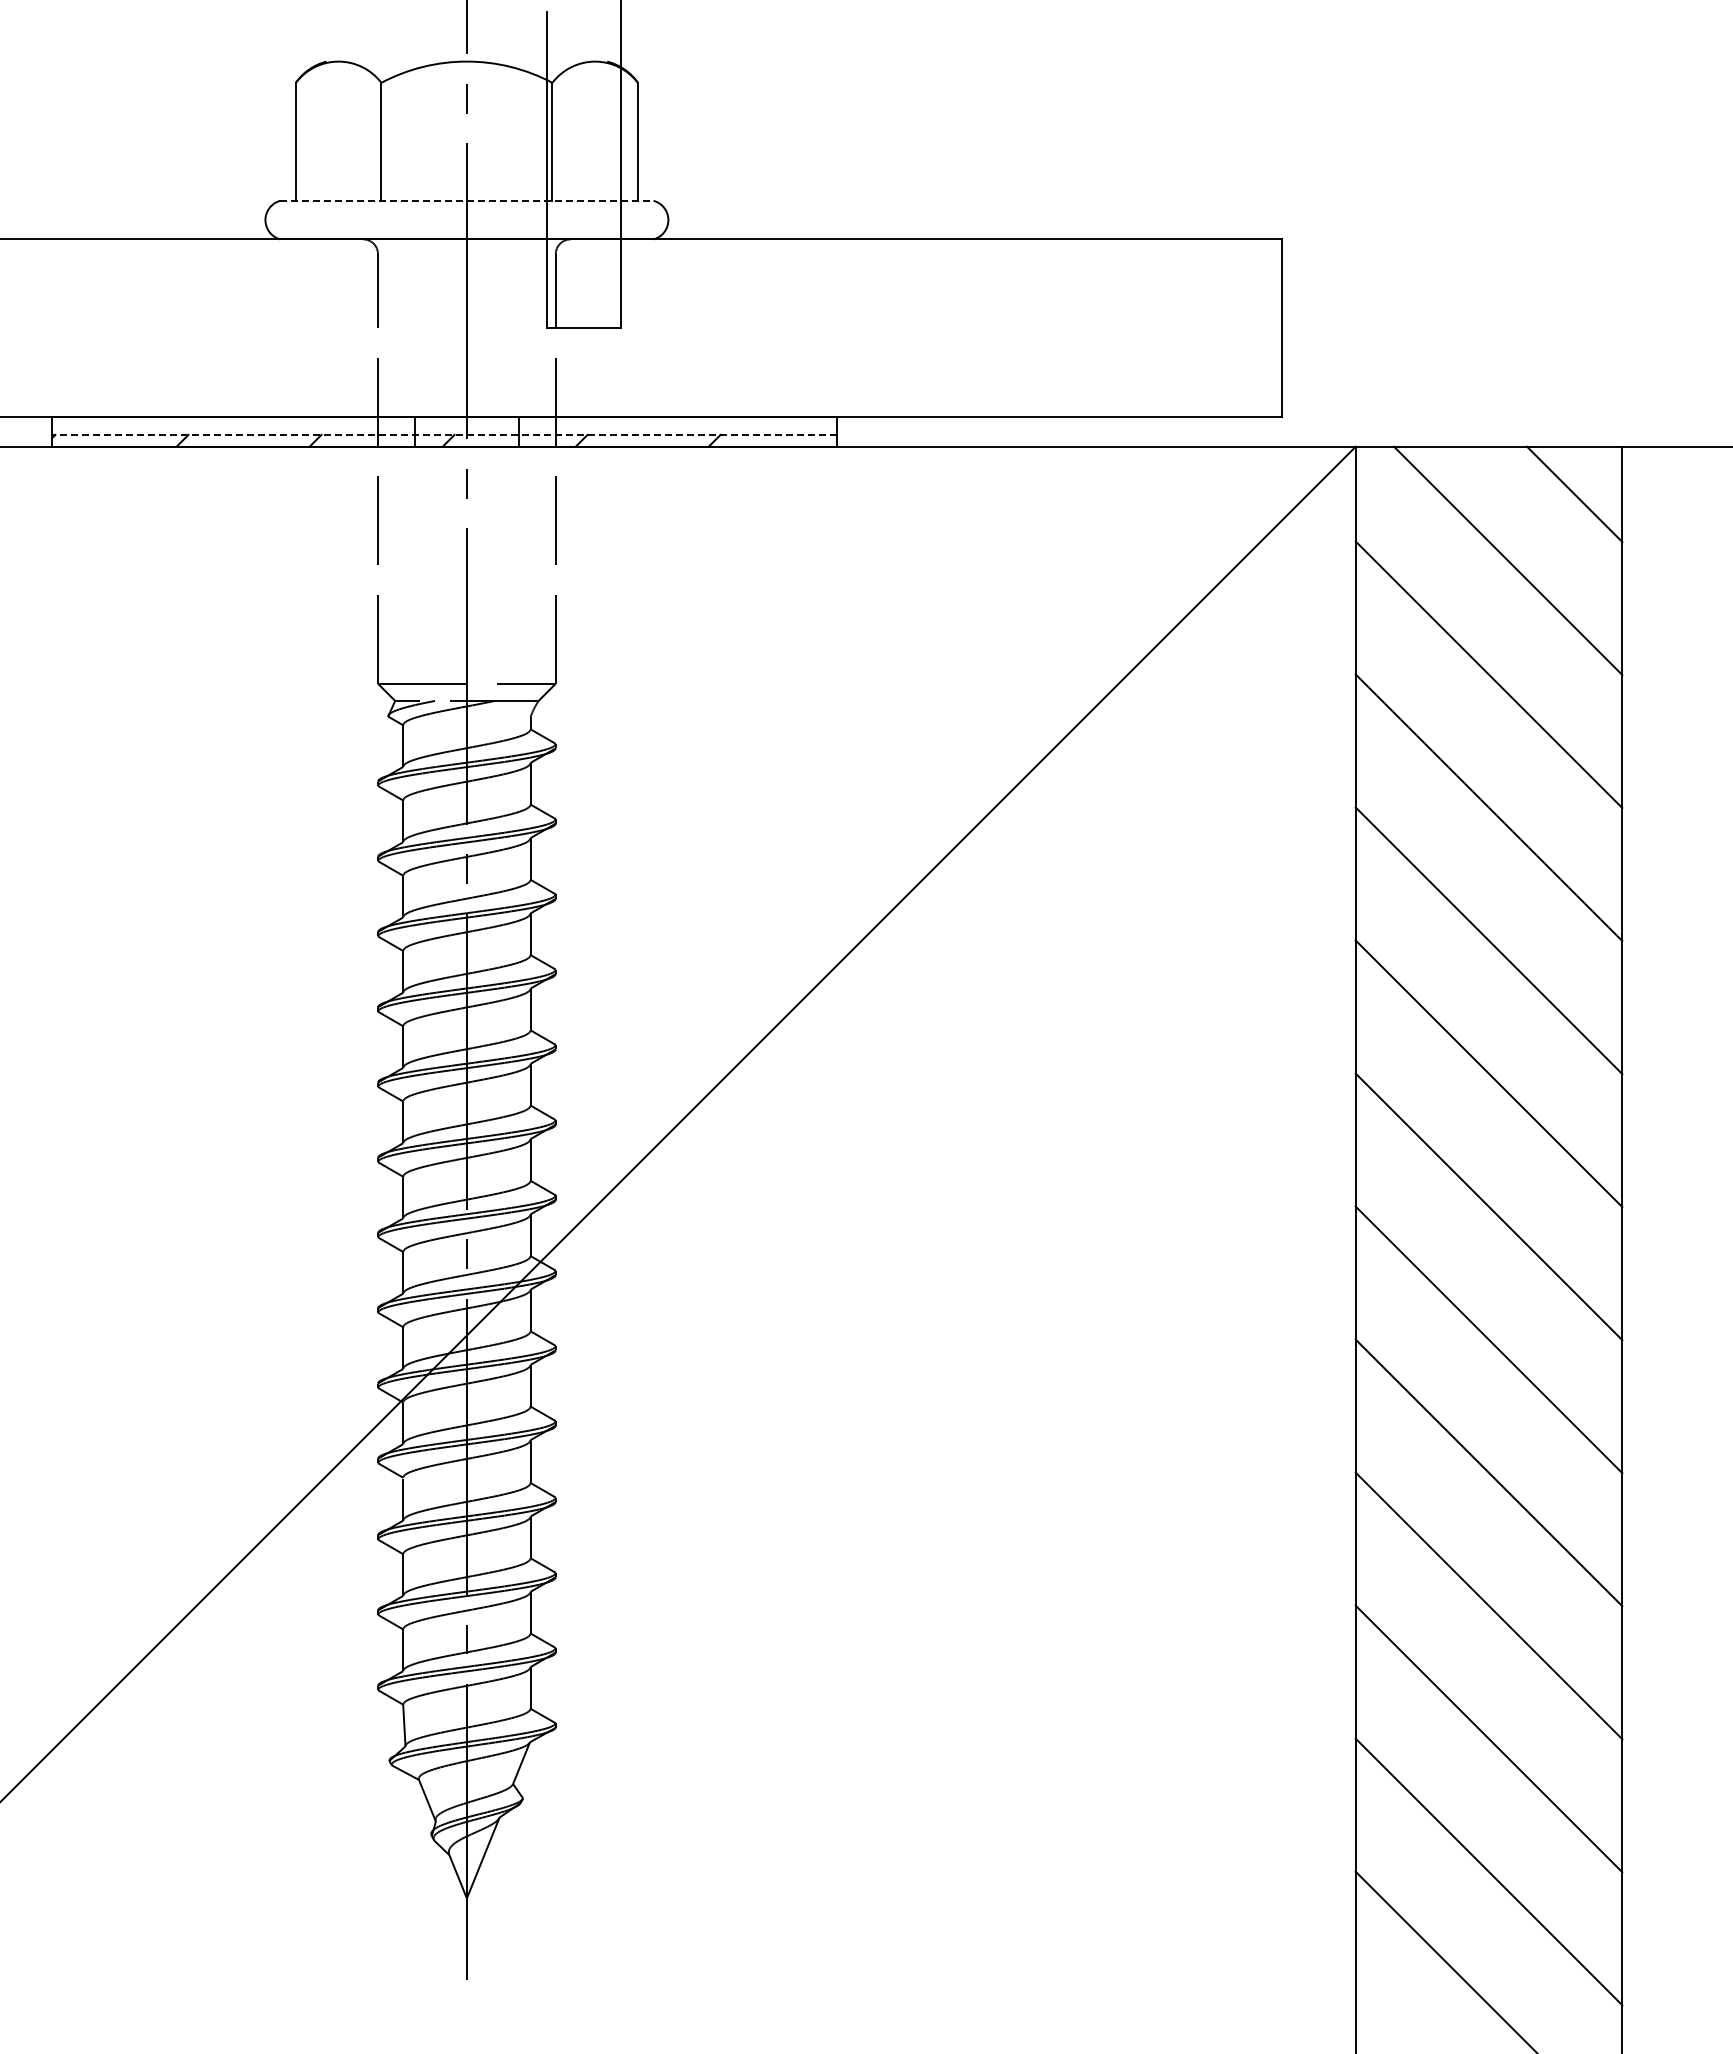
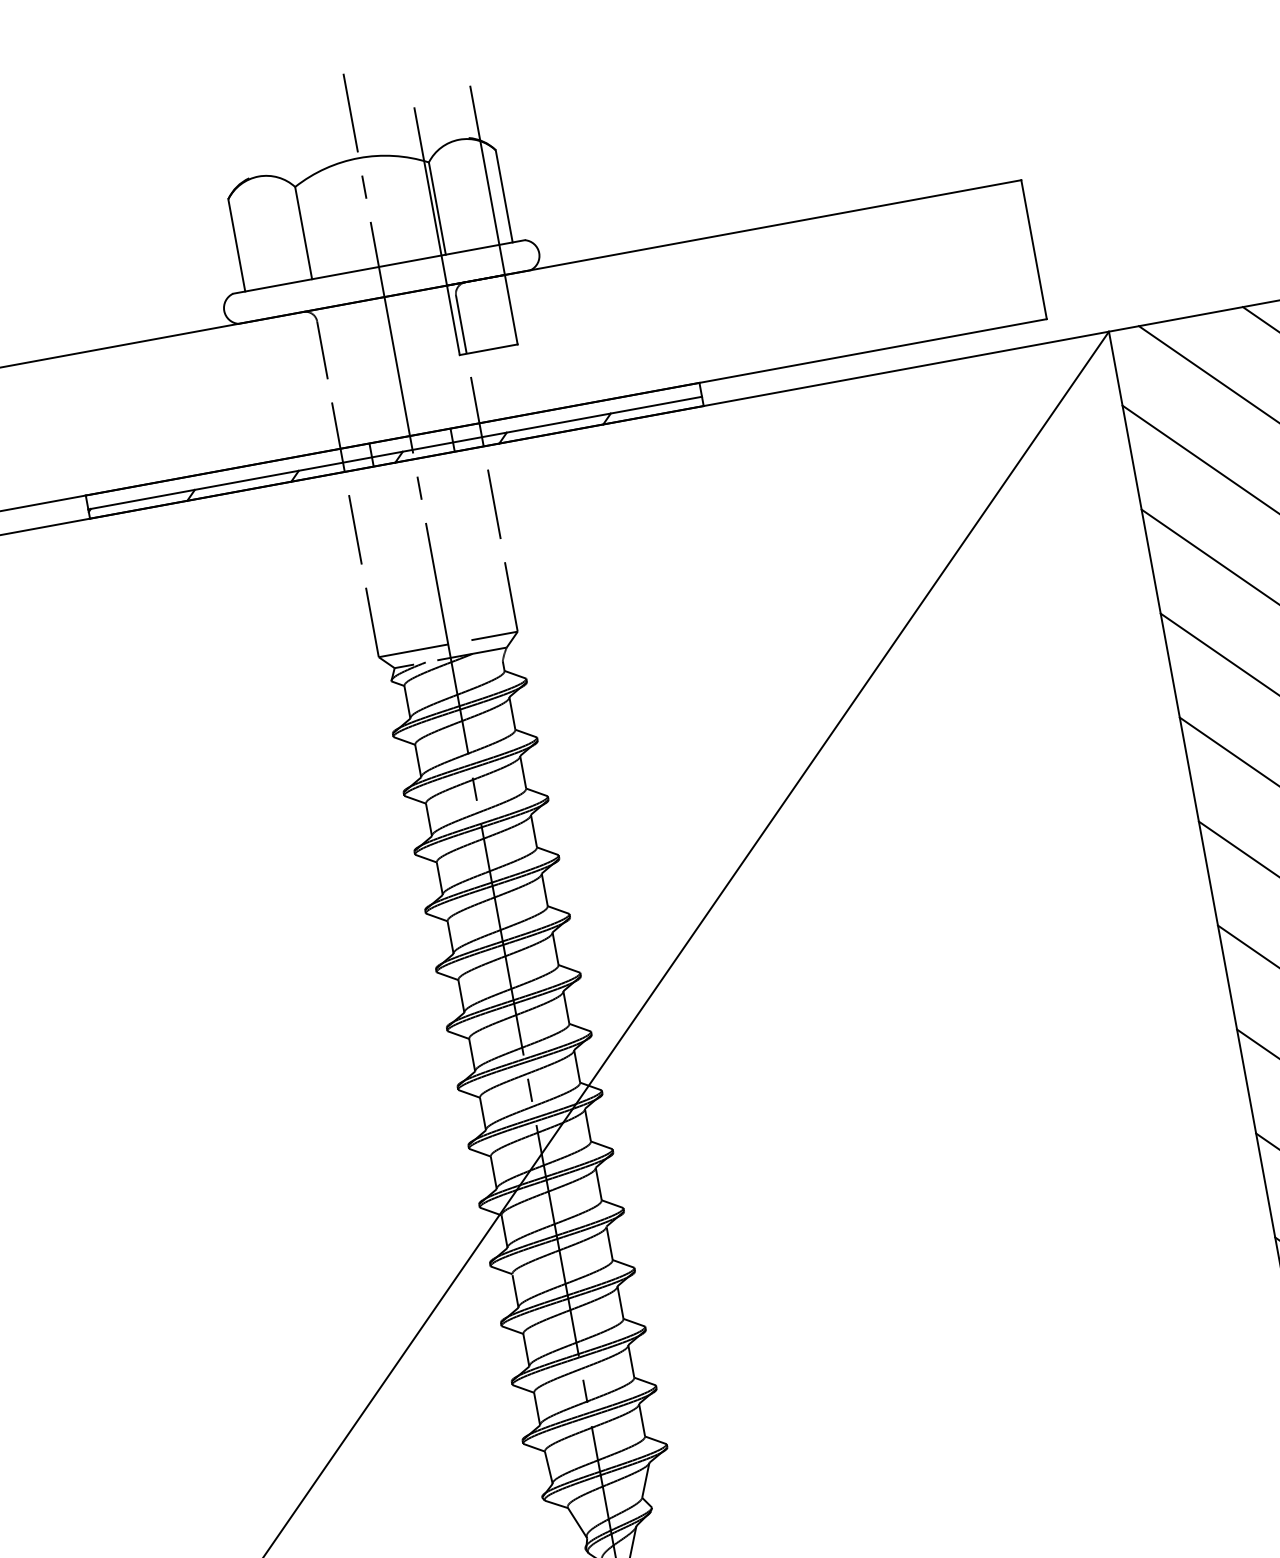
line: (466, 200) -> (378, 266), dashed -> solid
line: (444, 434) -> (394, 452), dashed -> solid

